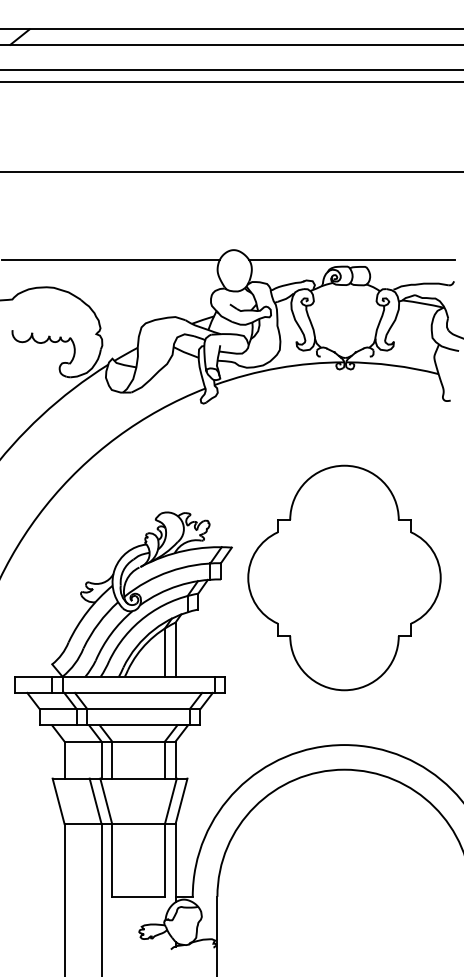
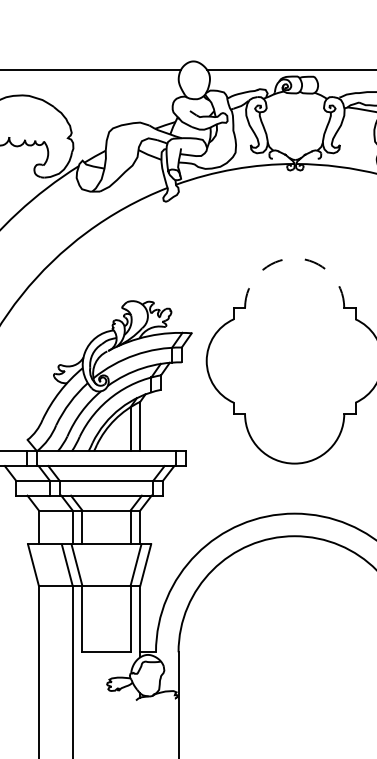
arc: (344, 465) -> (294, 258), solid -> dashed

